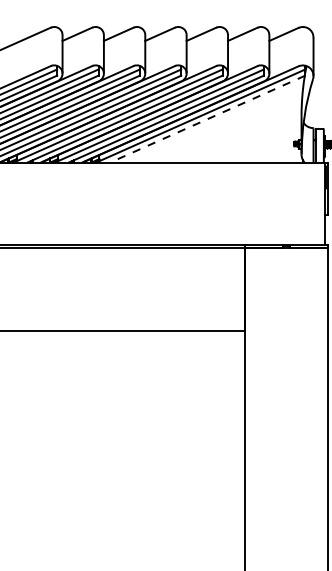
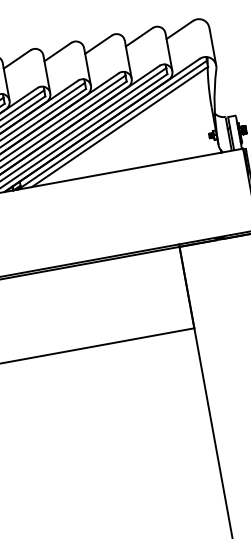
line: (207, 119) -> (119, 127), dashed -> solid

